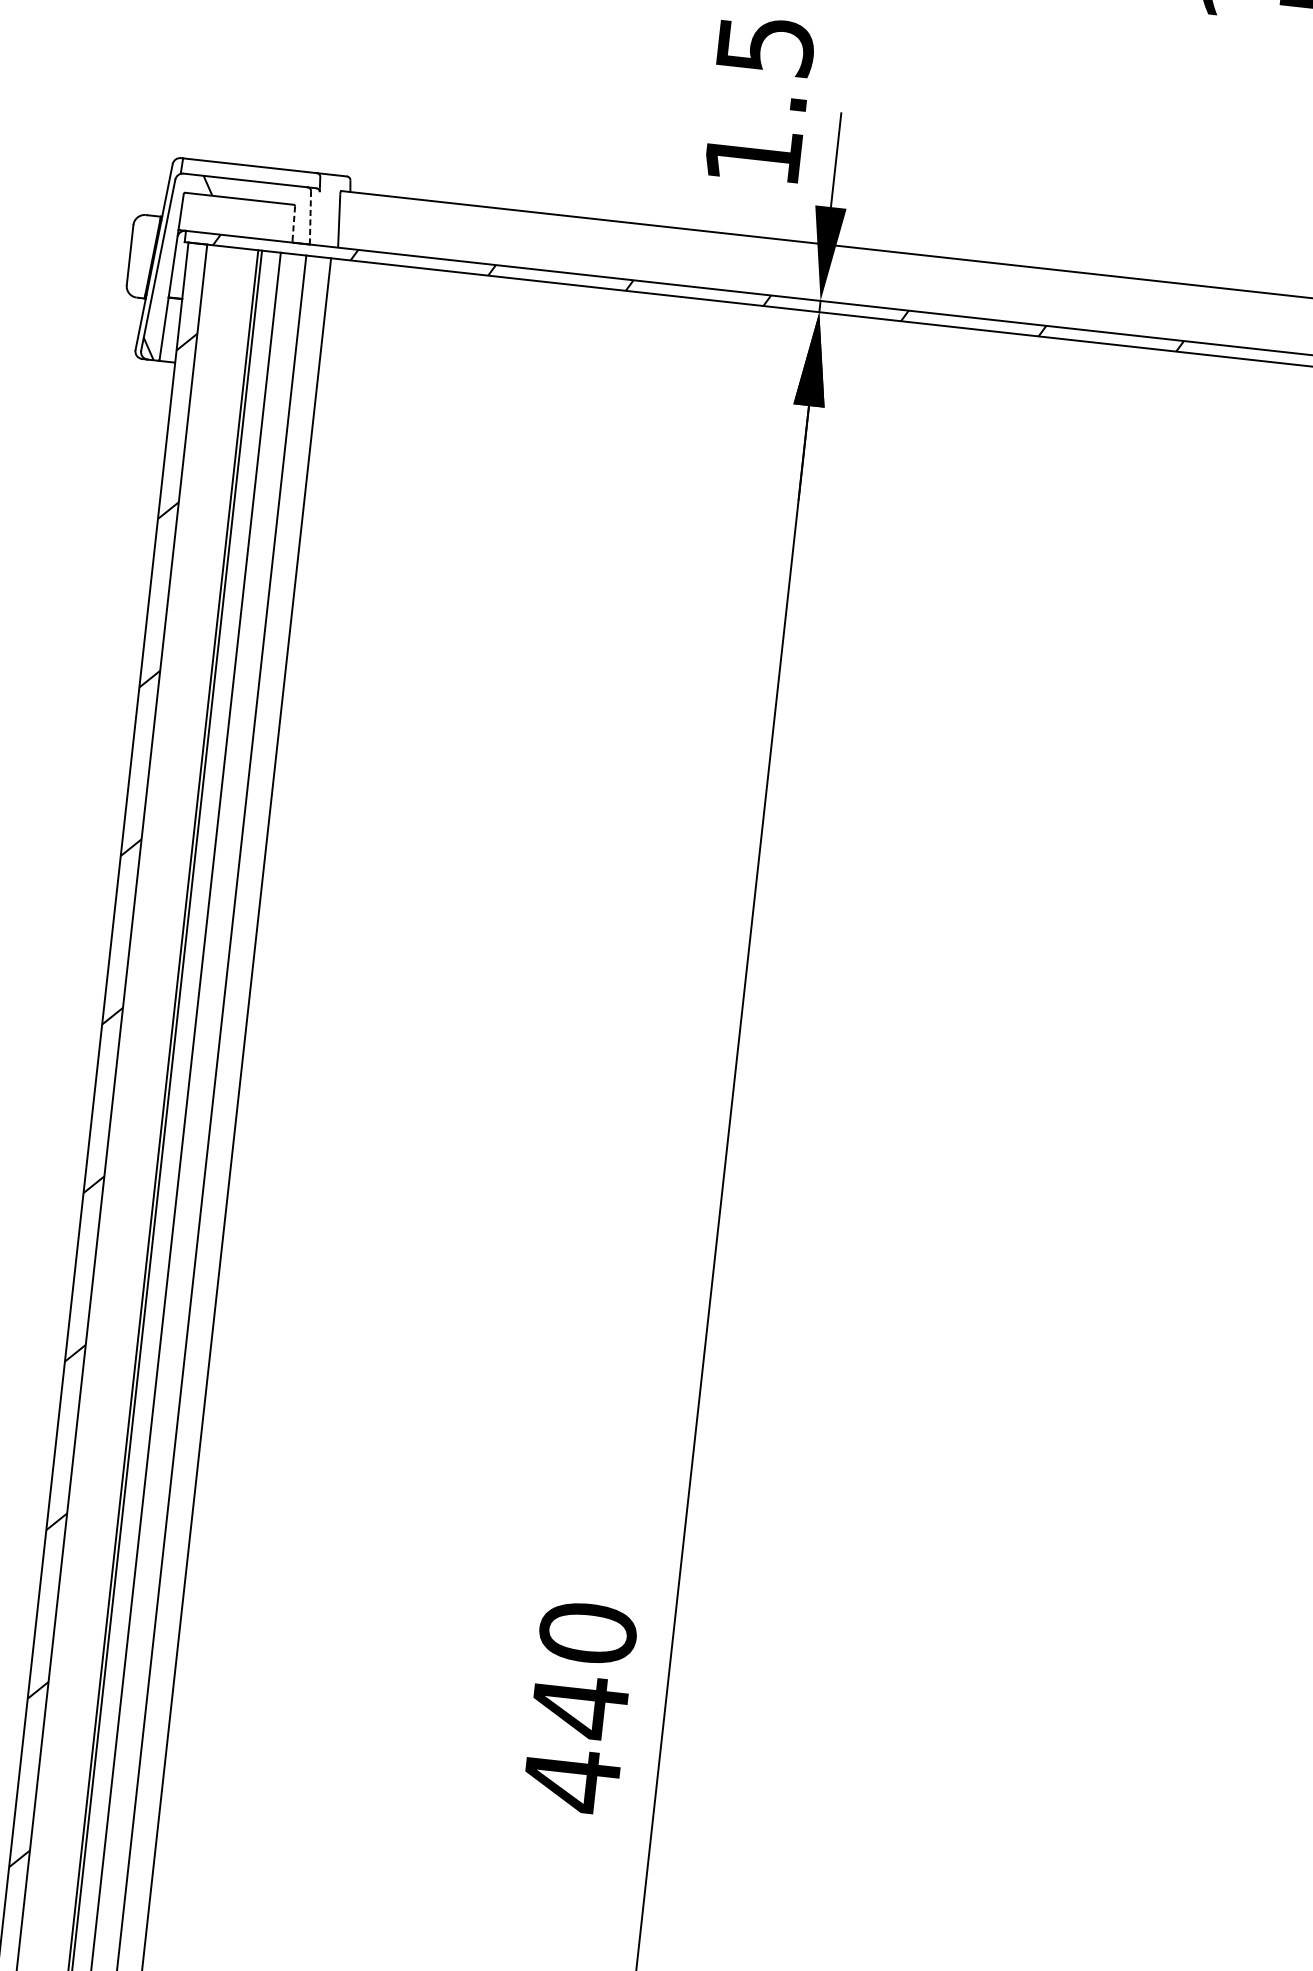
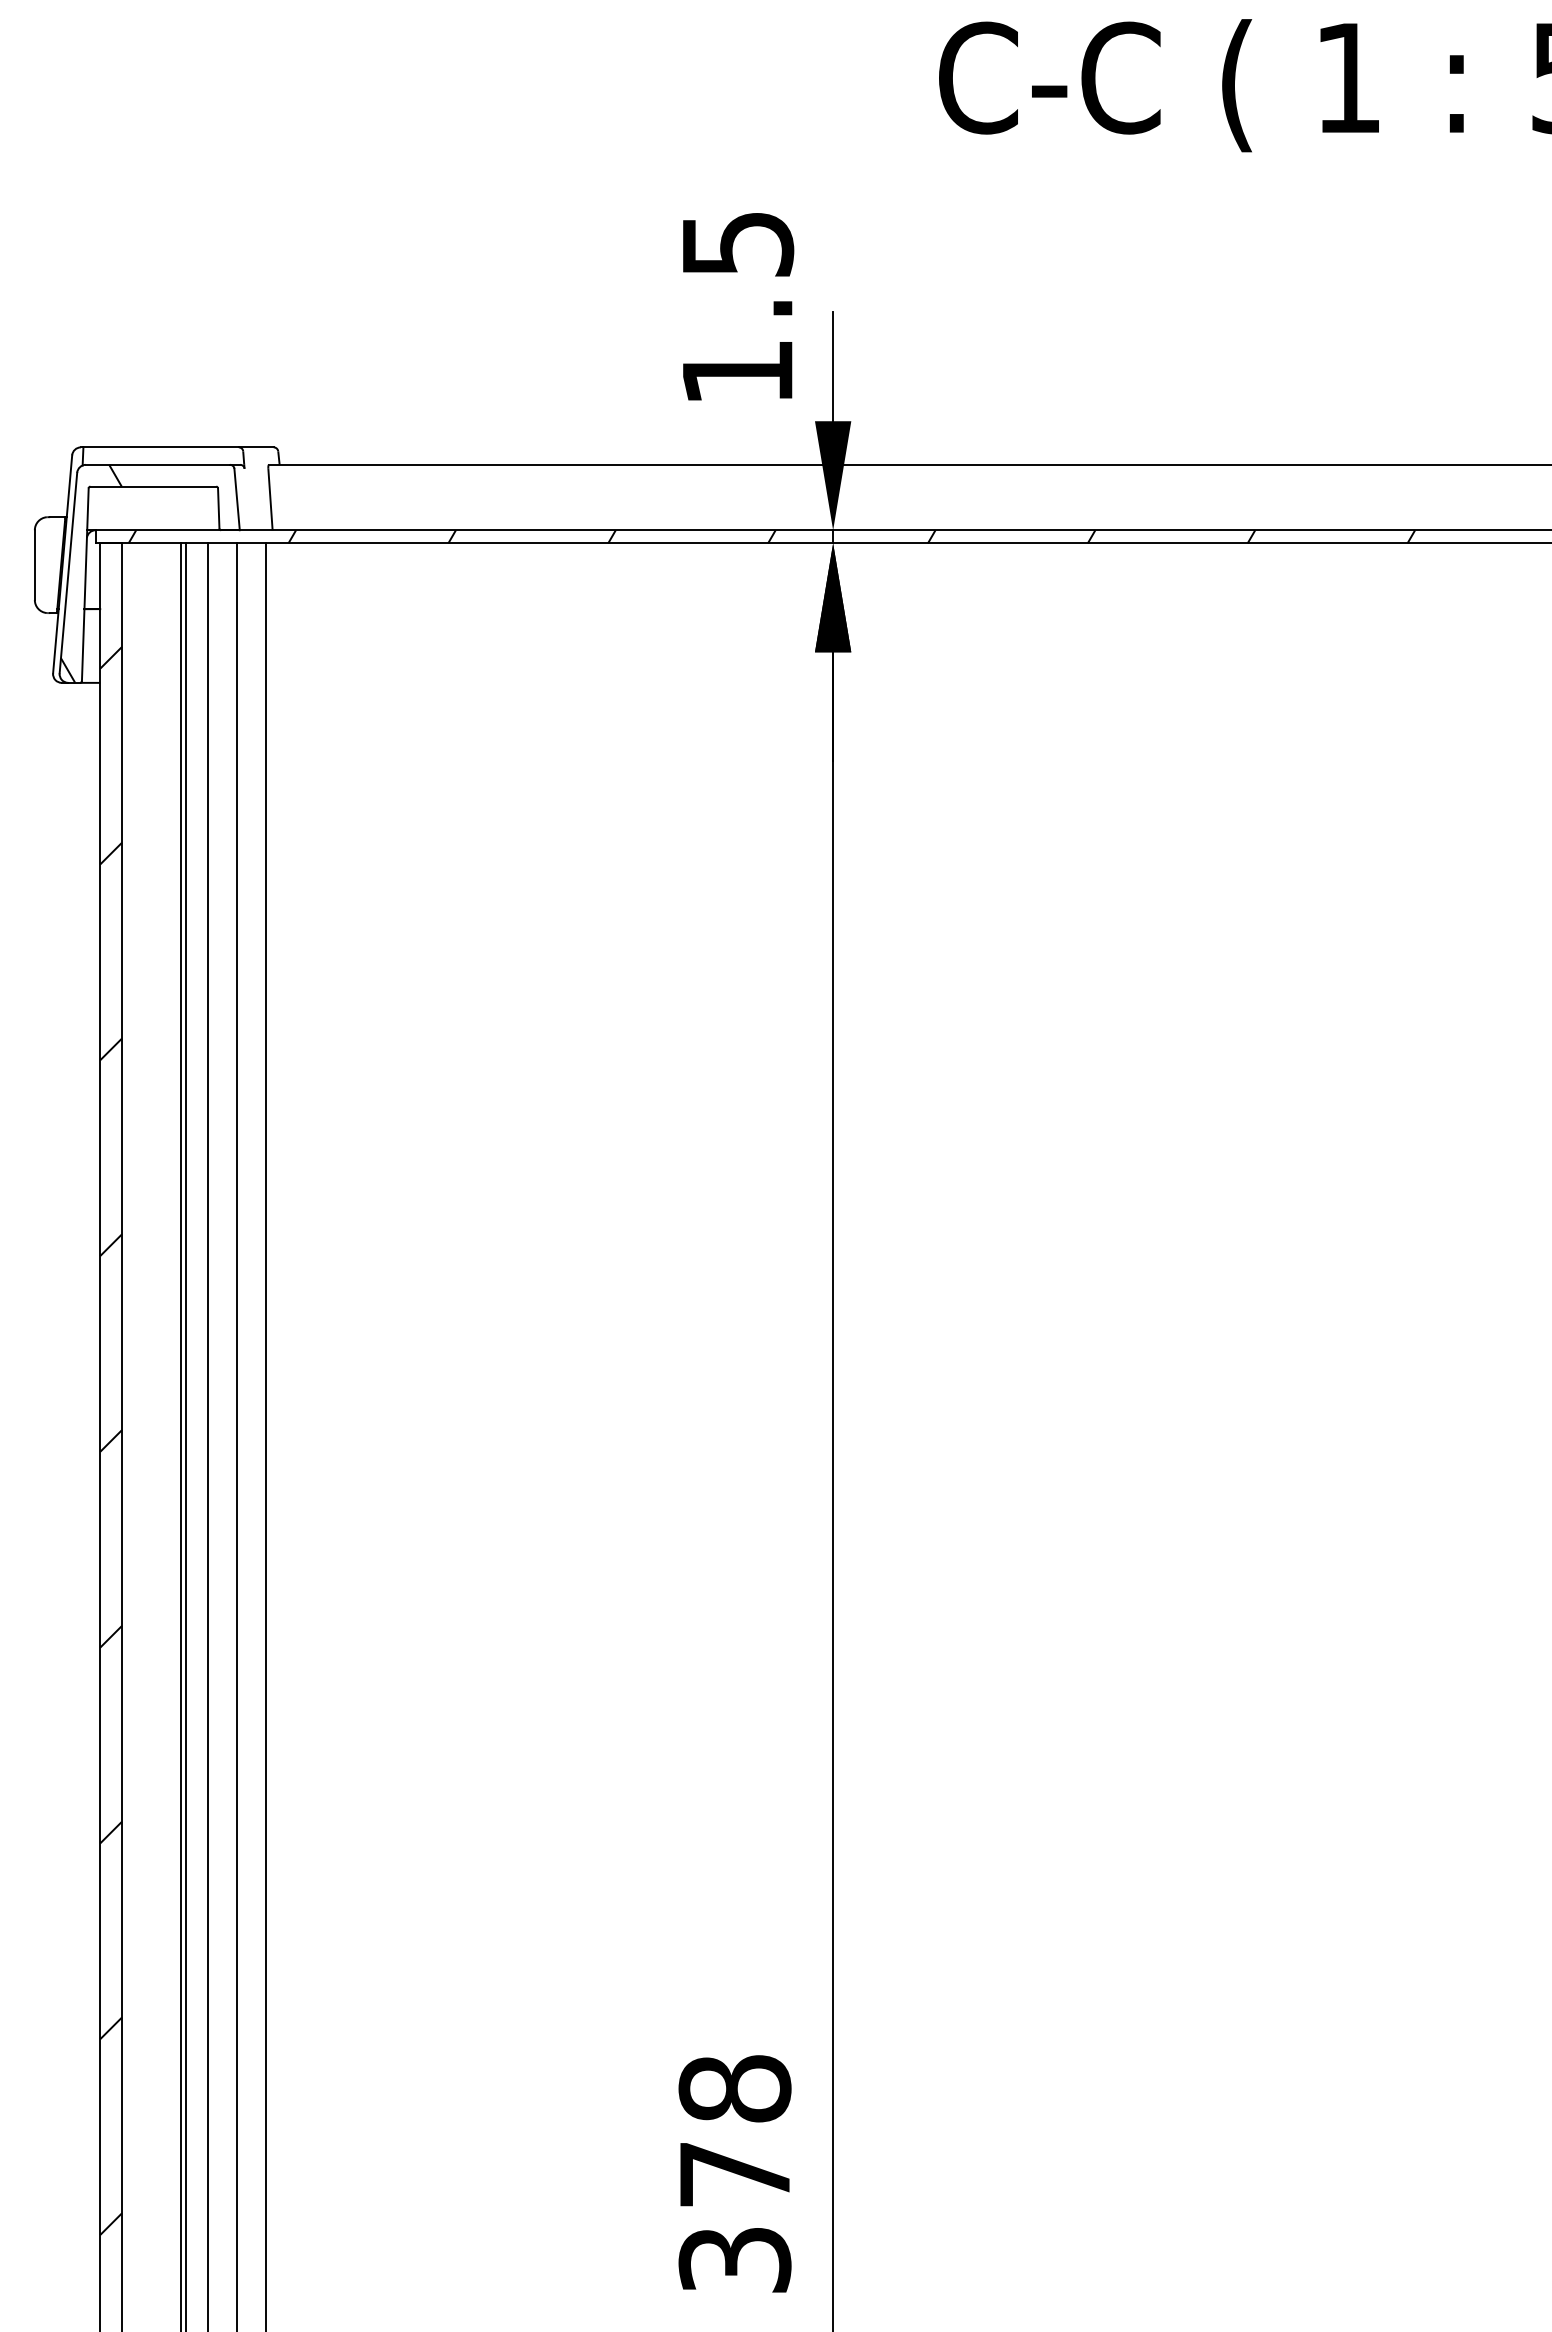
line: (310, 217) -> (237, 499), dashed -> solid
line: (293, 223) -> (218, 508), dashed -> solid
text: (579, 1707) -> (734, 2175), 440 -> 378

